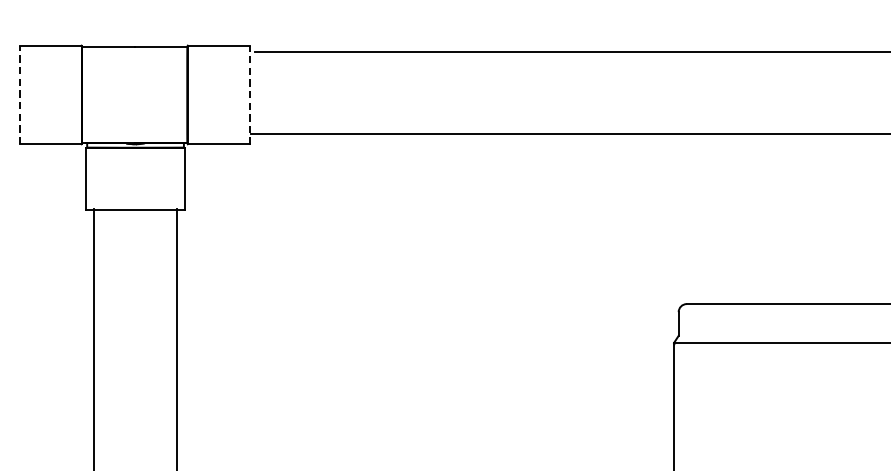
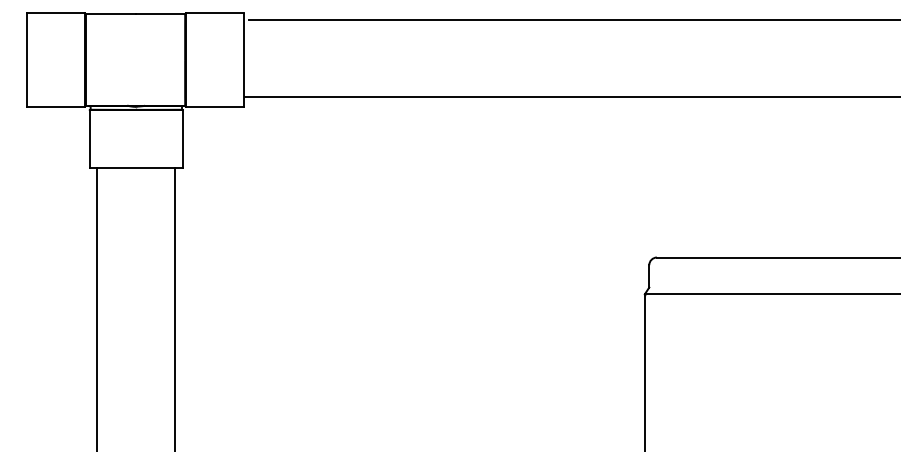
line: (20, 95) -> (27, 60), dashed -> solid
line: (249, 95) -> (243, 60), dashed -> solid

